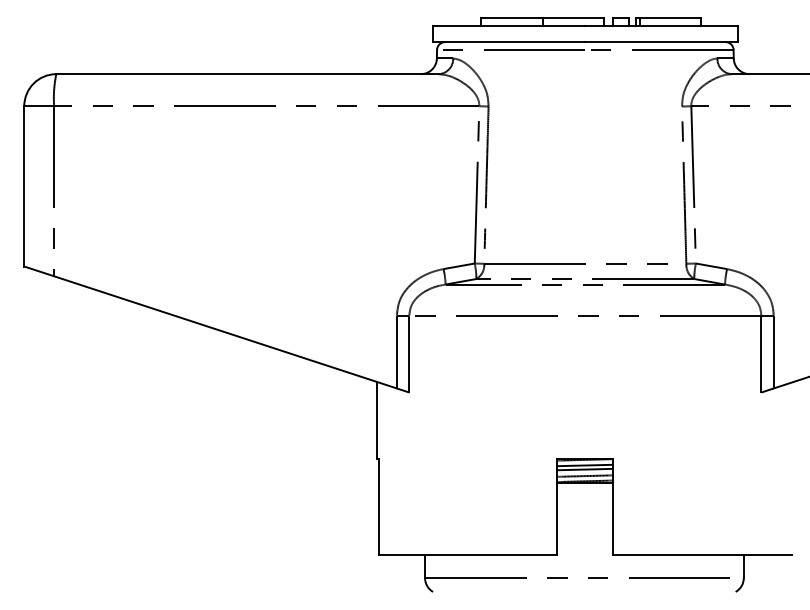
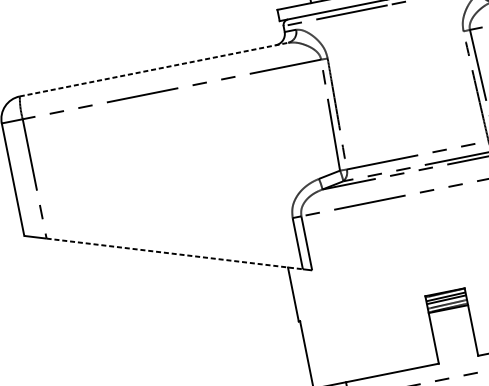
line: (248, 74) -> (154, 69), solid -> dashed
line: (225, 332) -> (174, 254), solid -> dashed

